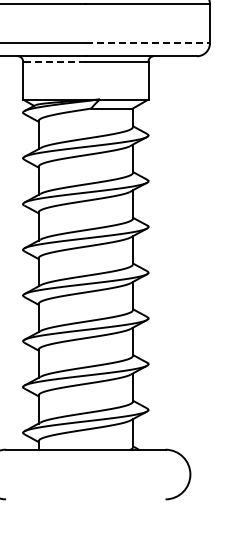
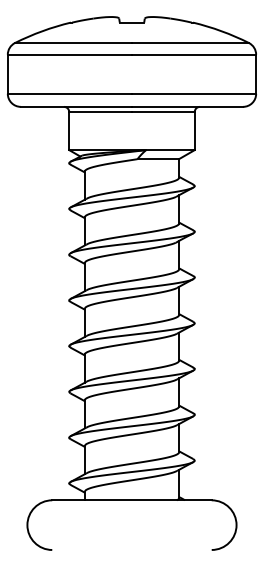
line: (148, 42) -> (194, 93), dashed -> solid
line: (54, 61) -> (100, 112), dashed -> solid

